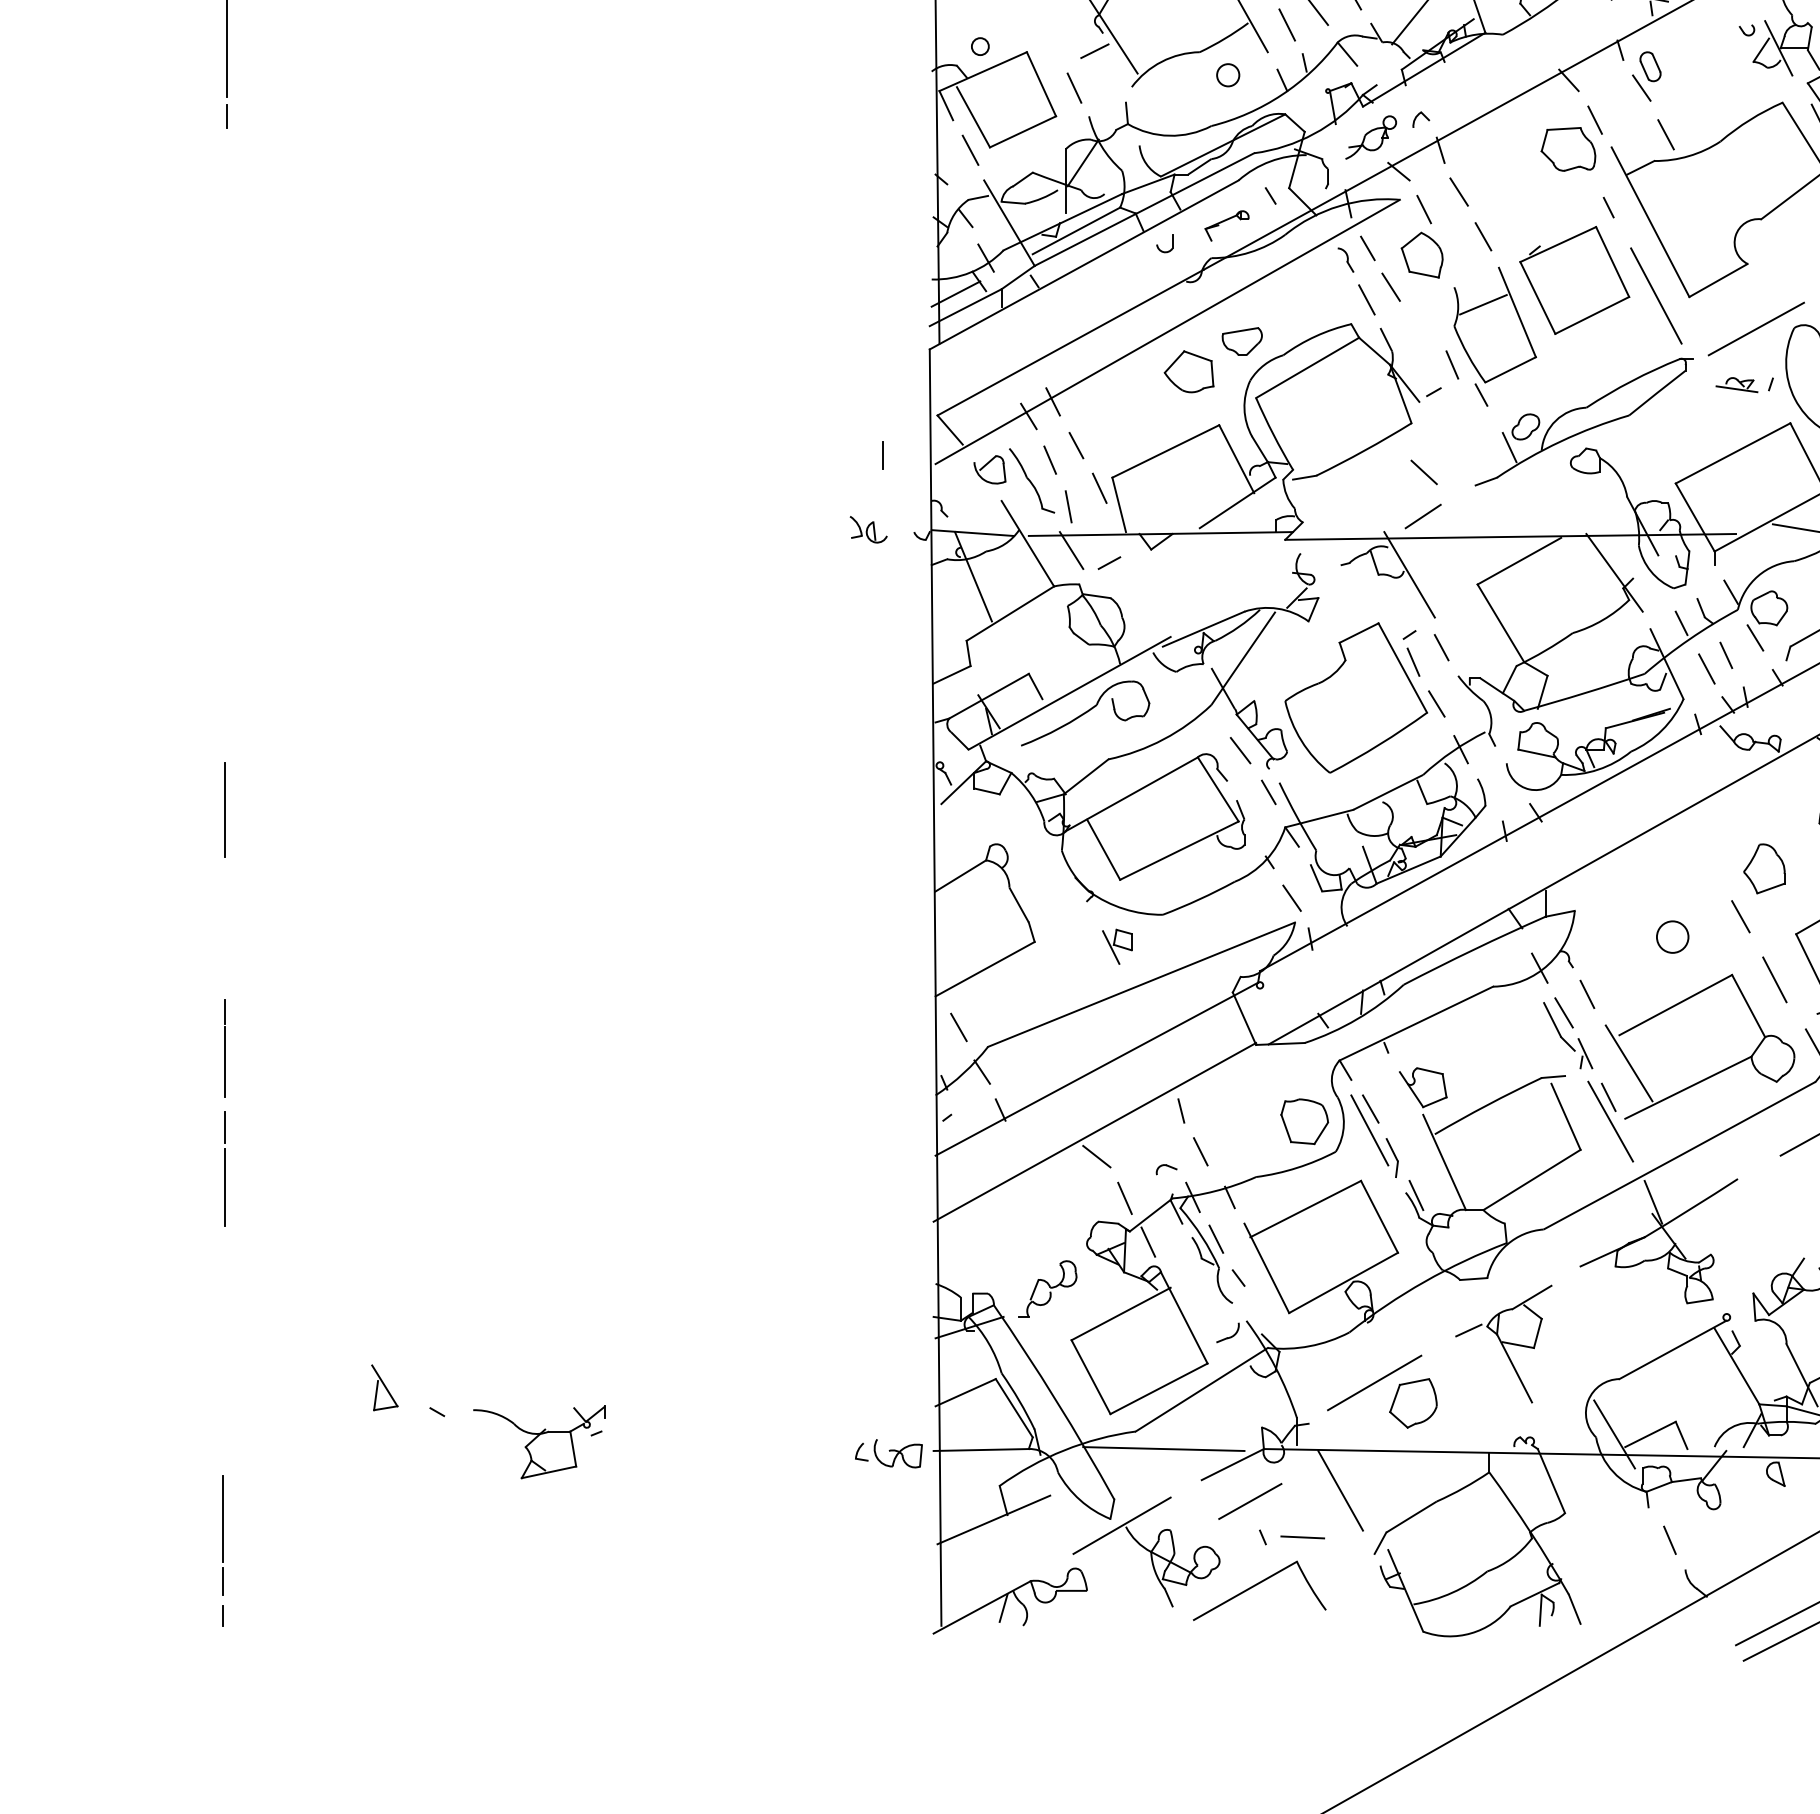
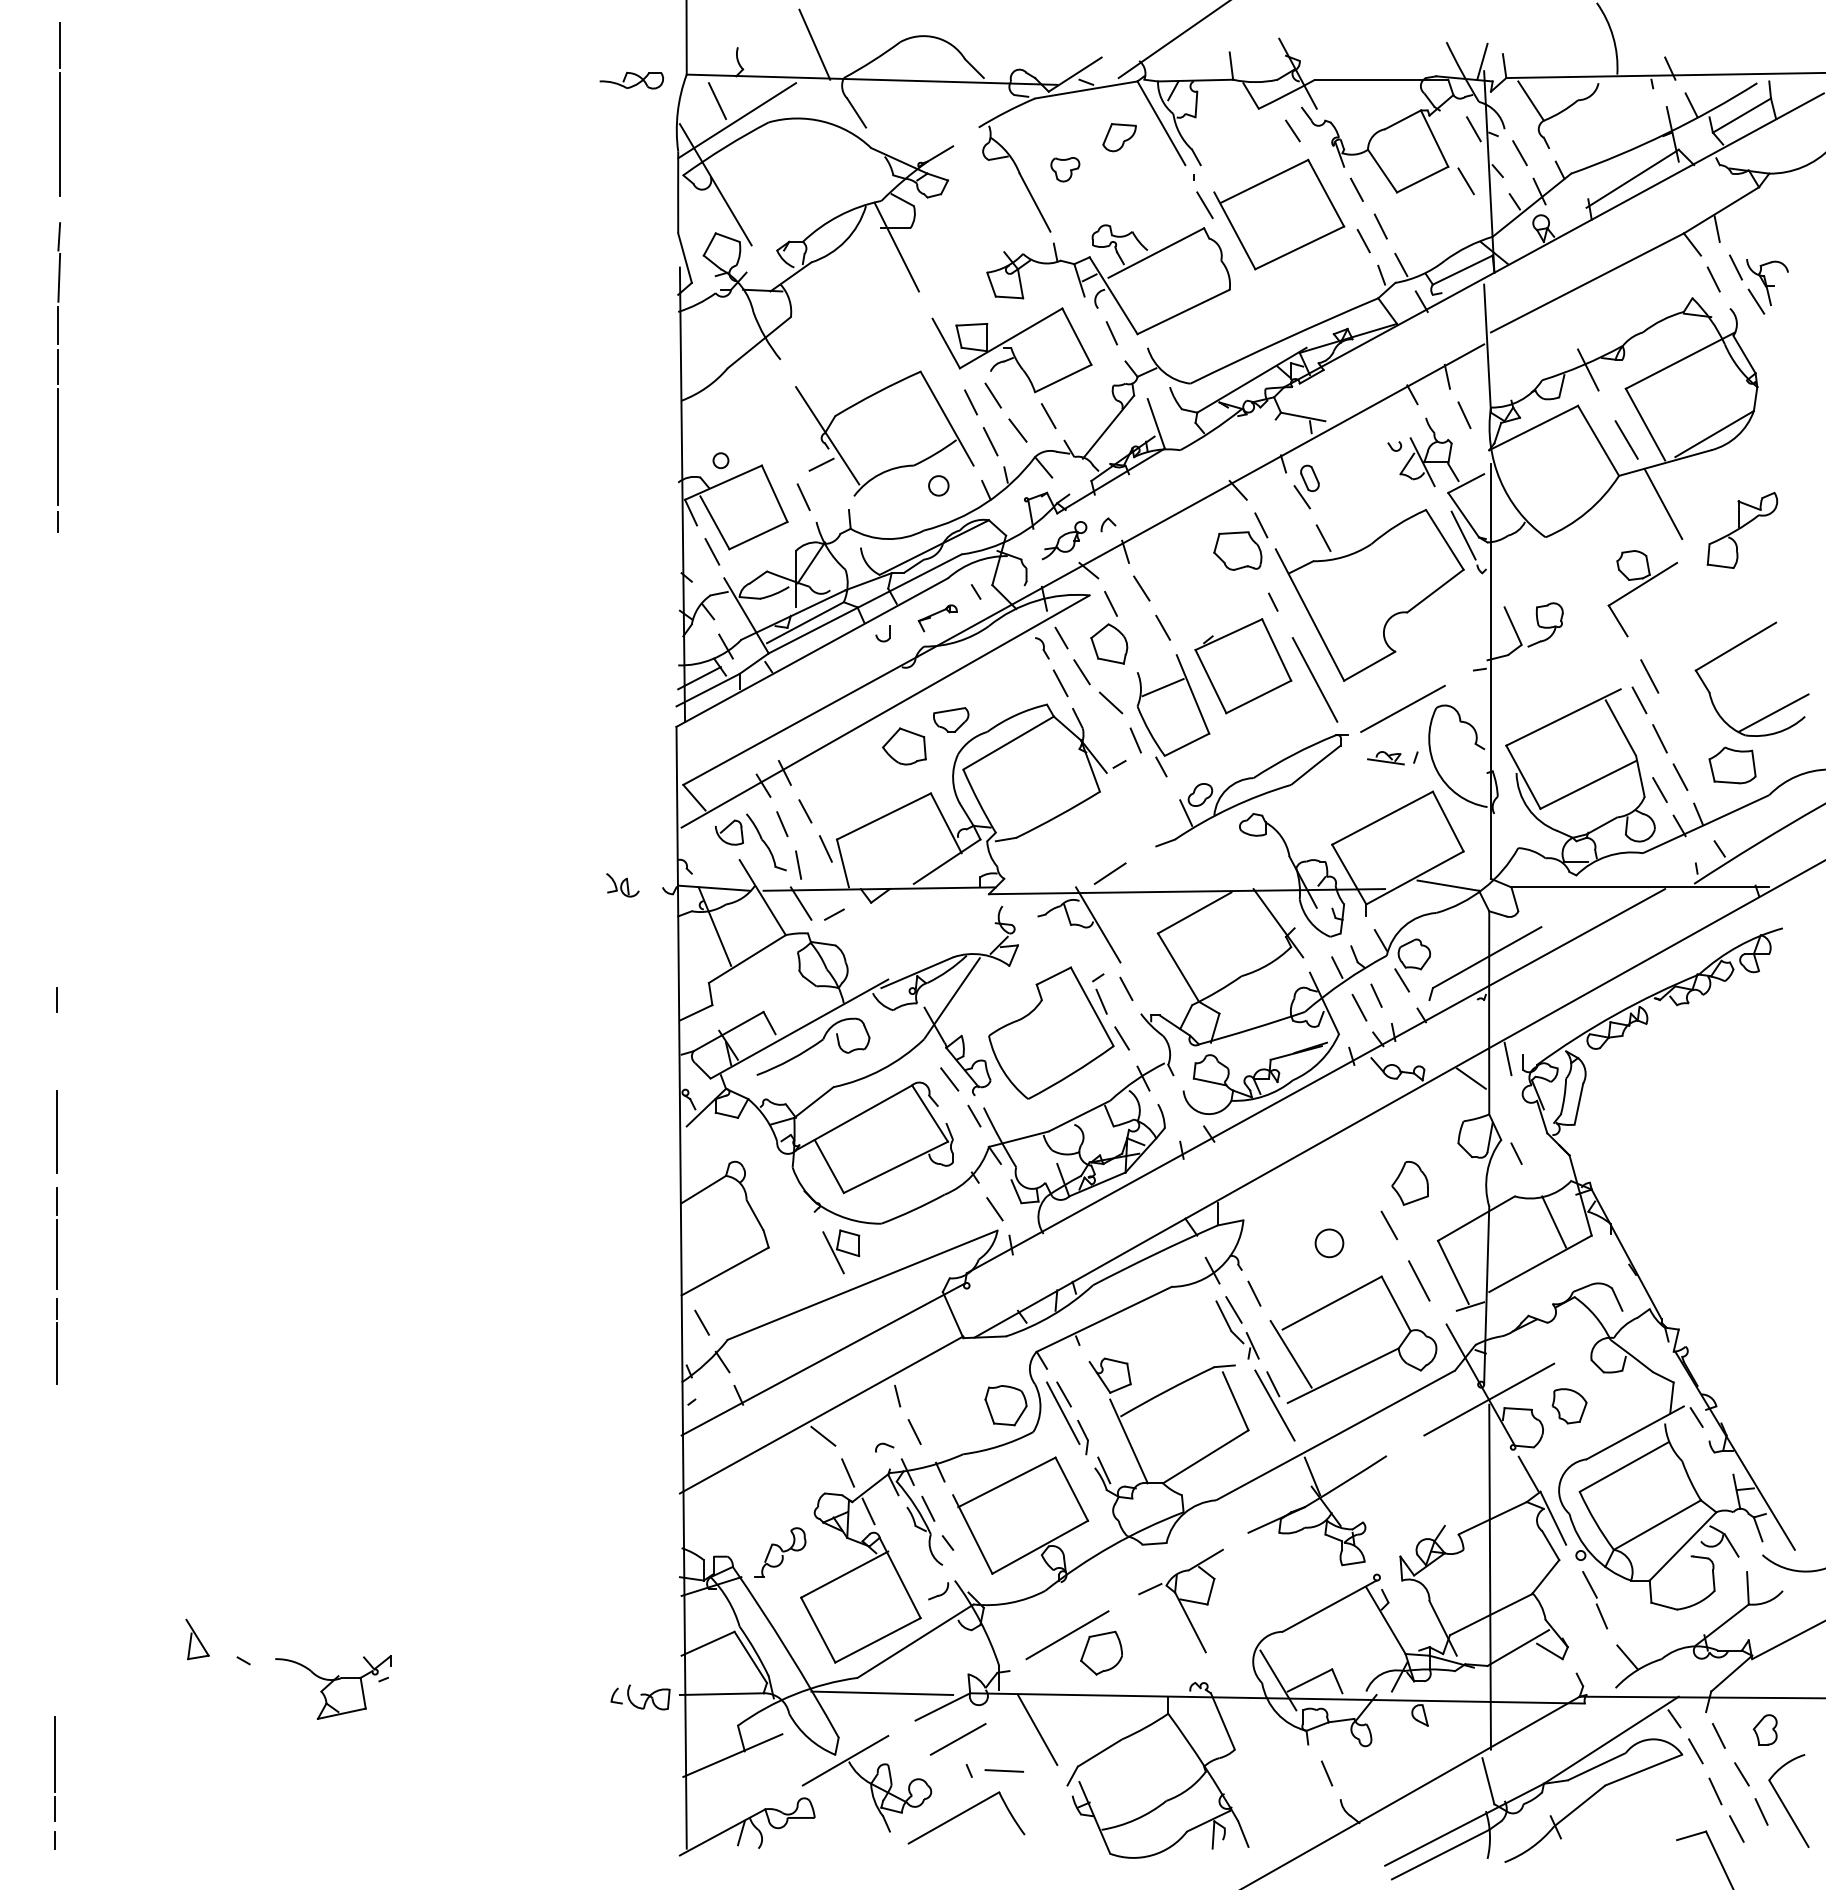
line: (883, 454) -> (56, 999), moved
line: (1423, 471) -> (1110, 702), moved
part: (1117, 946) -> (841, 1251), size x1.43
line: (224, 1169) -> (56, 1238), moved

